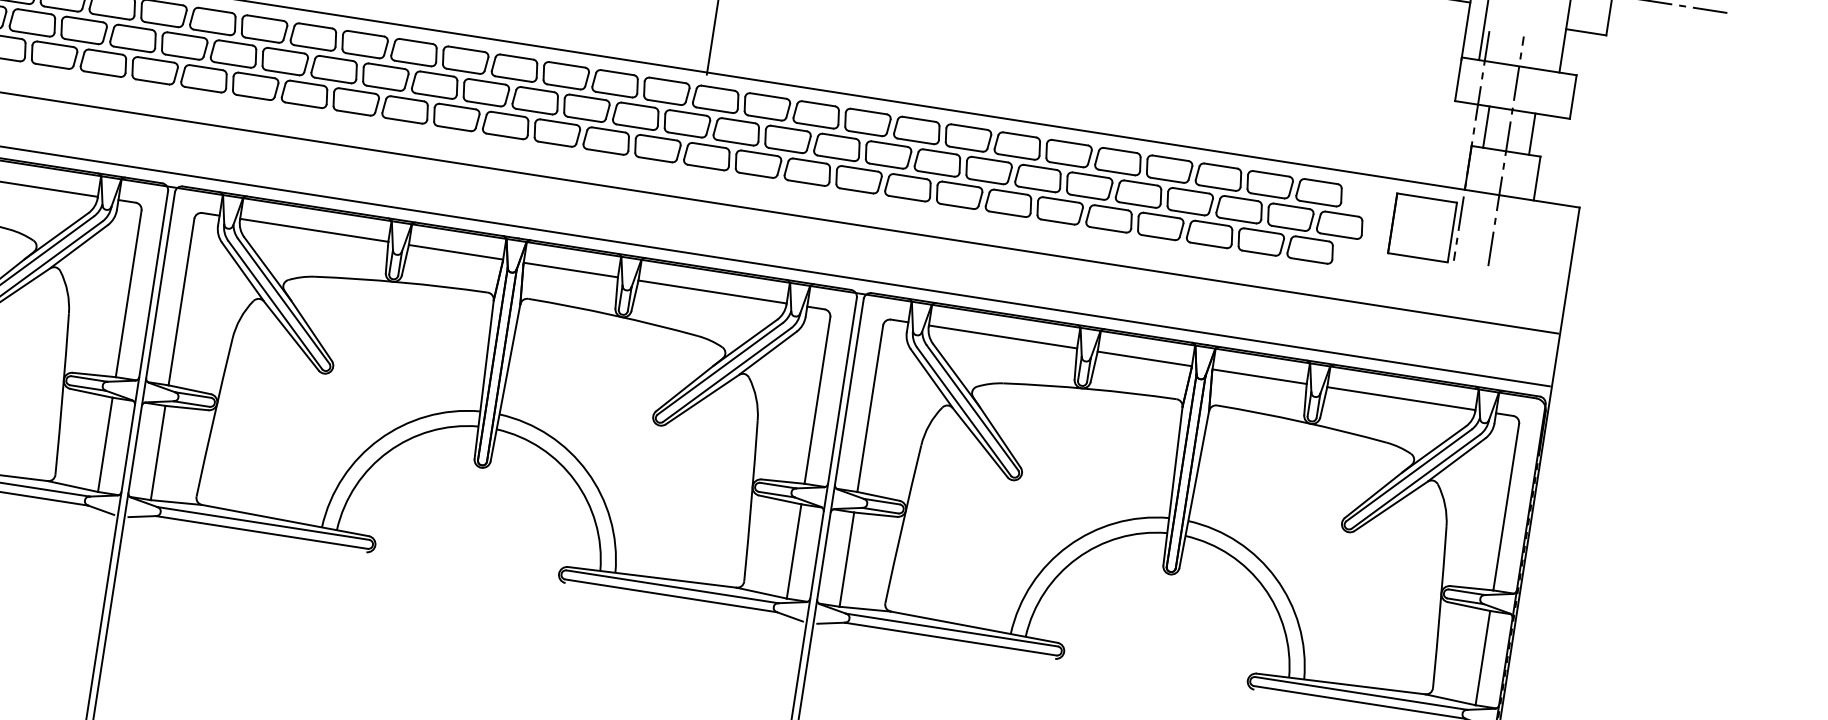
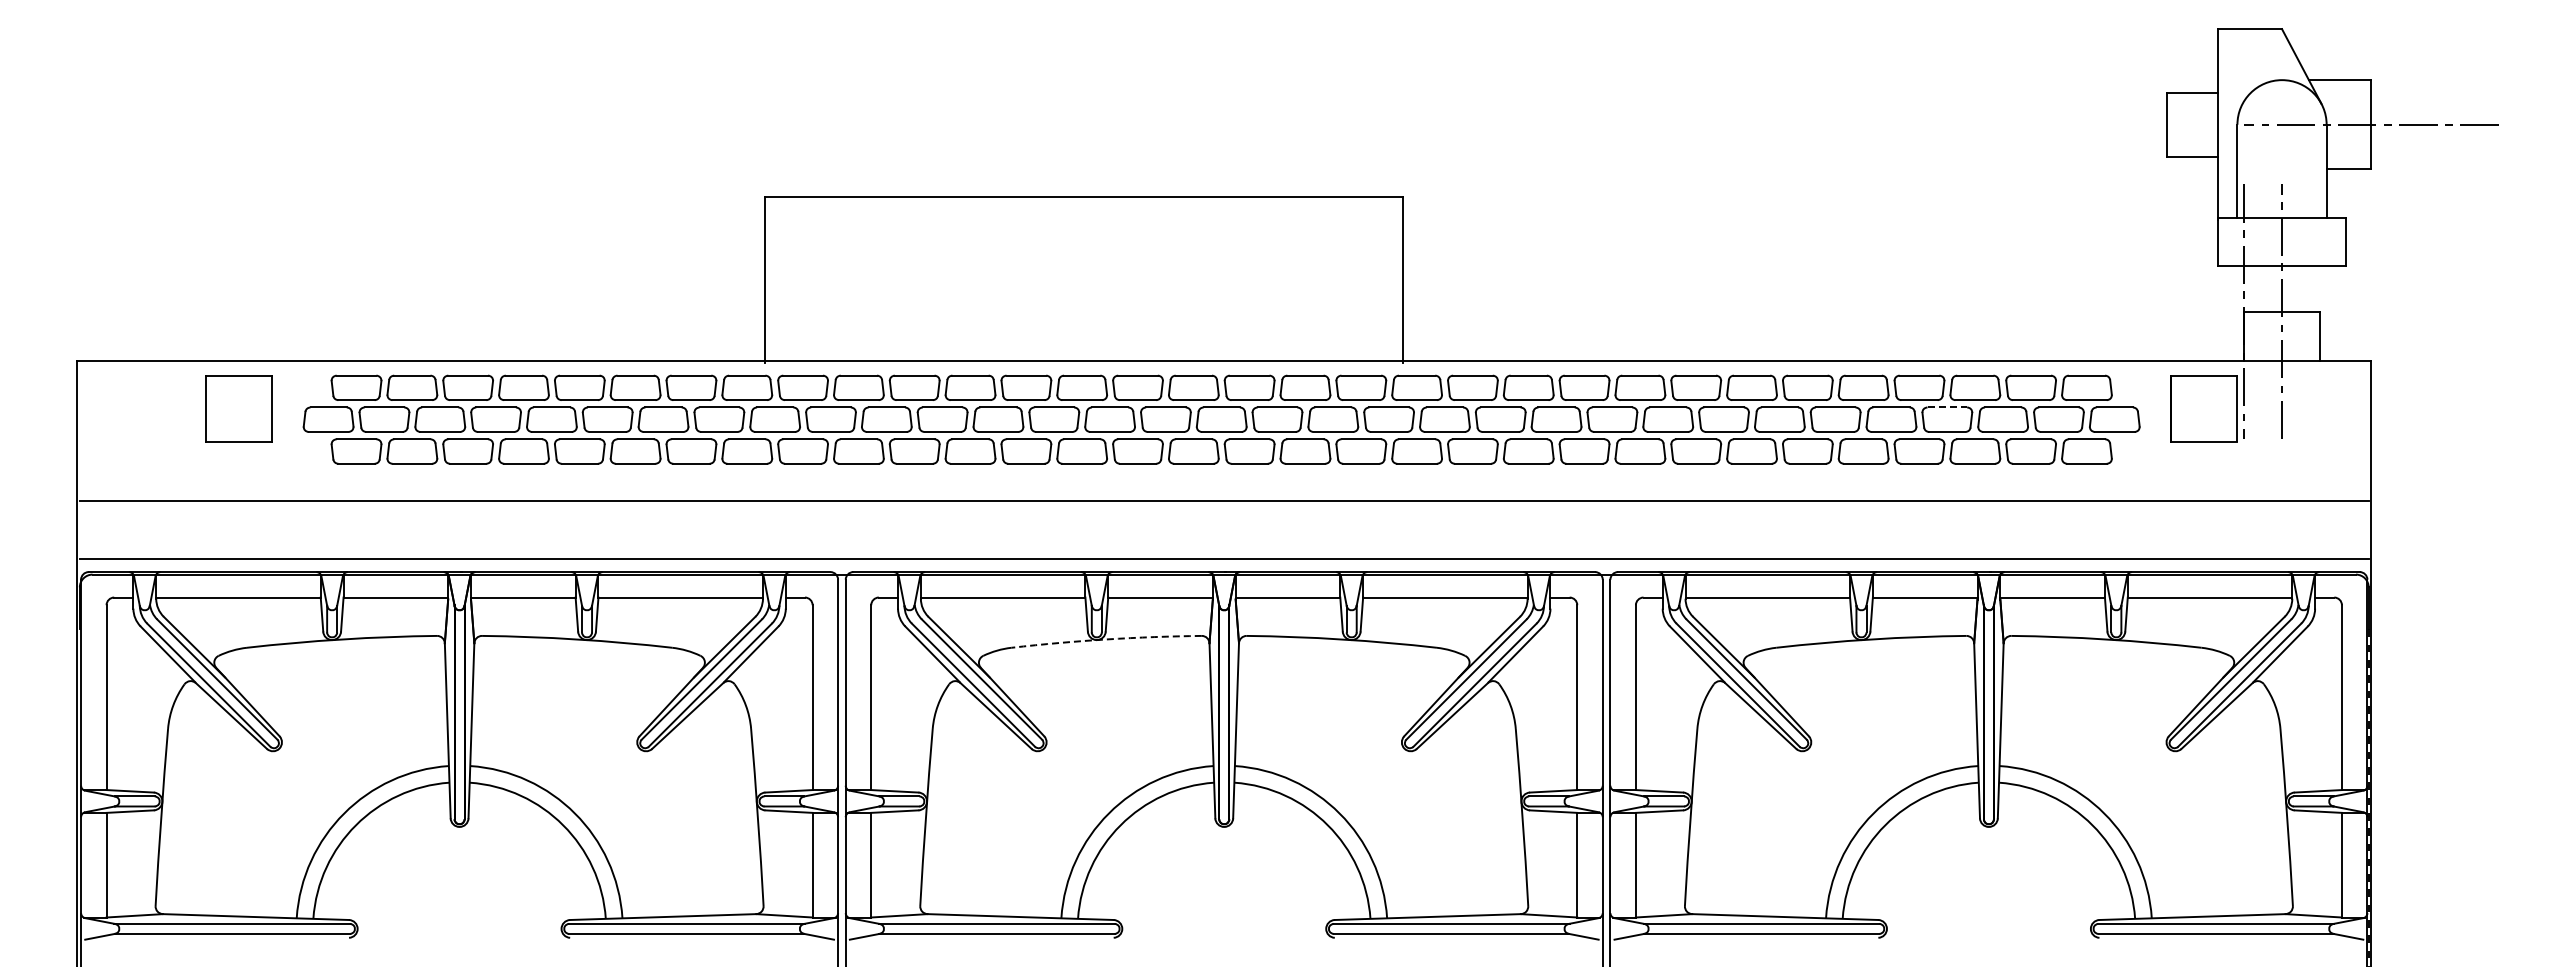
line: (1486, 126) -> (2256, 288), removed
line: (1532, 133) -> (2307, 288), removed
line: (1191, 190) -> (1947, 407), solid -> dashed
arc: (401, 282) -> (1106, 639), solid -> dashed

